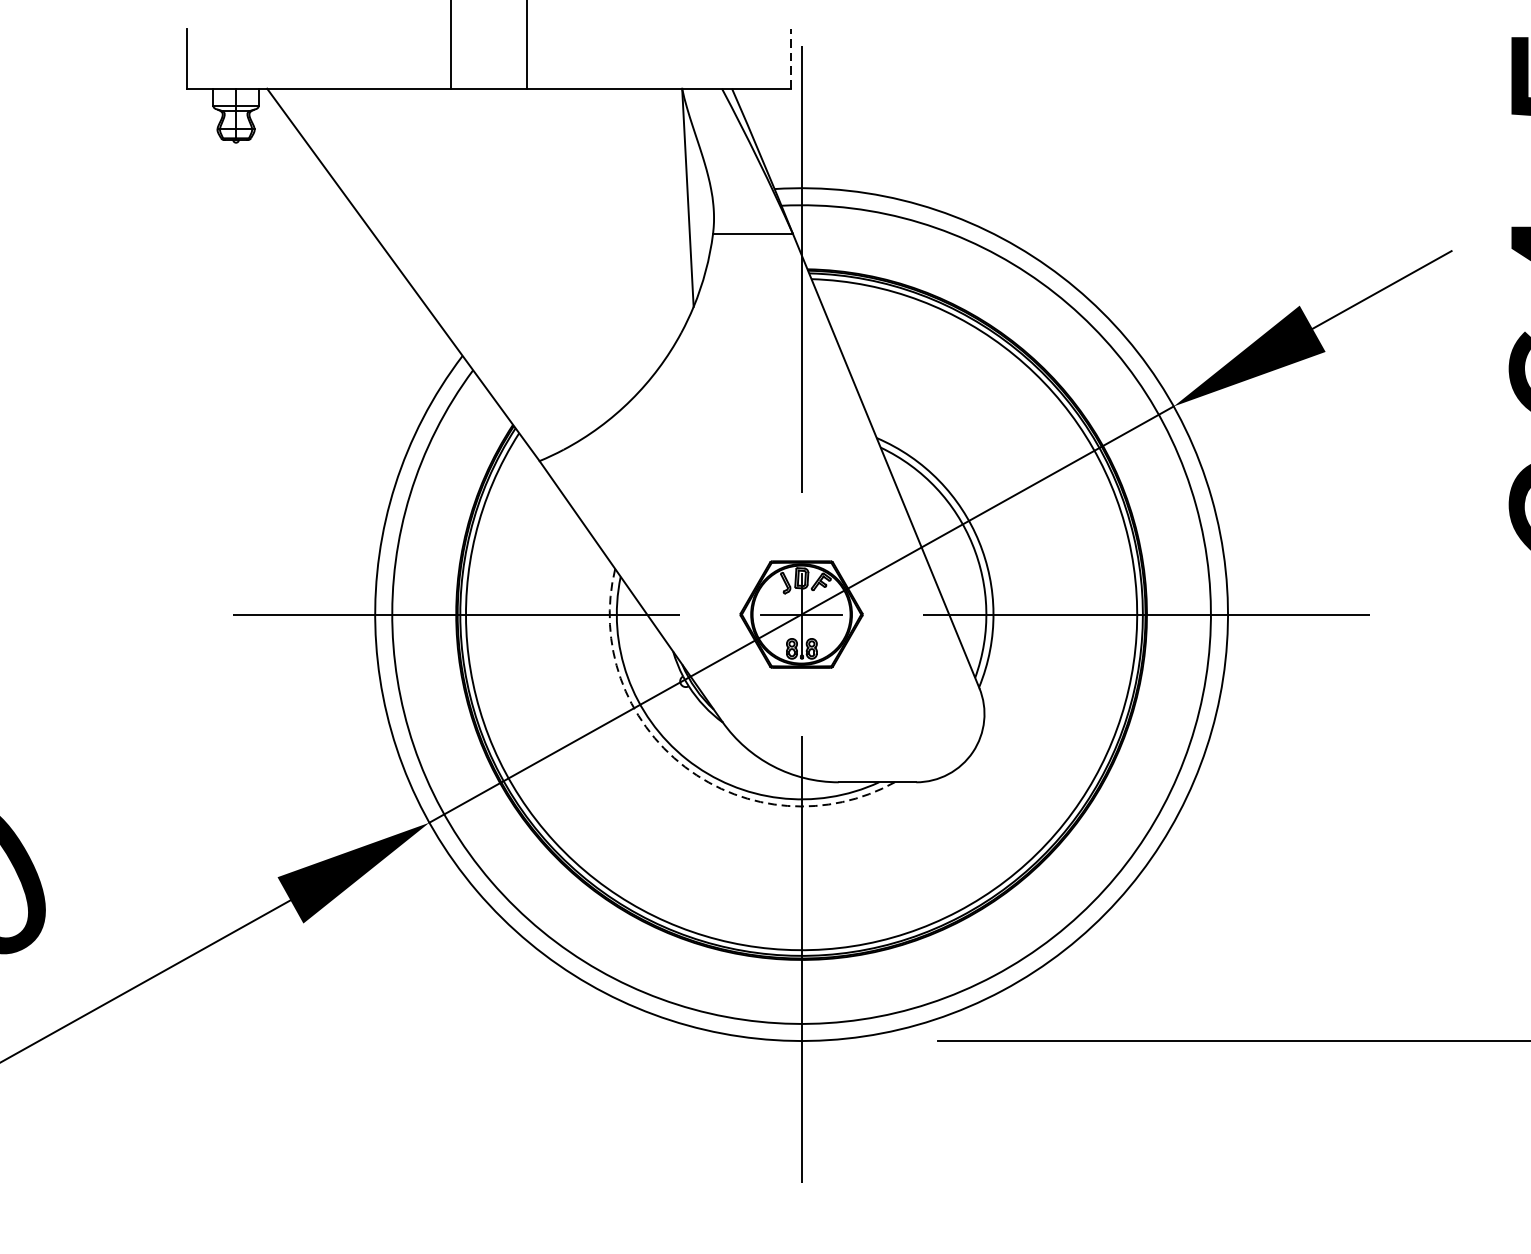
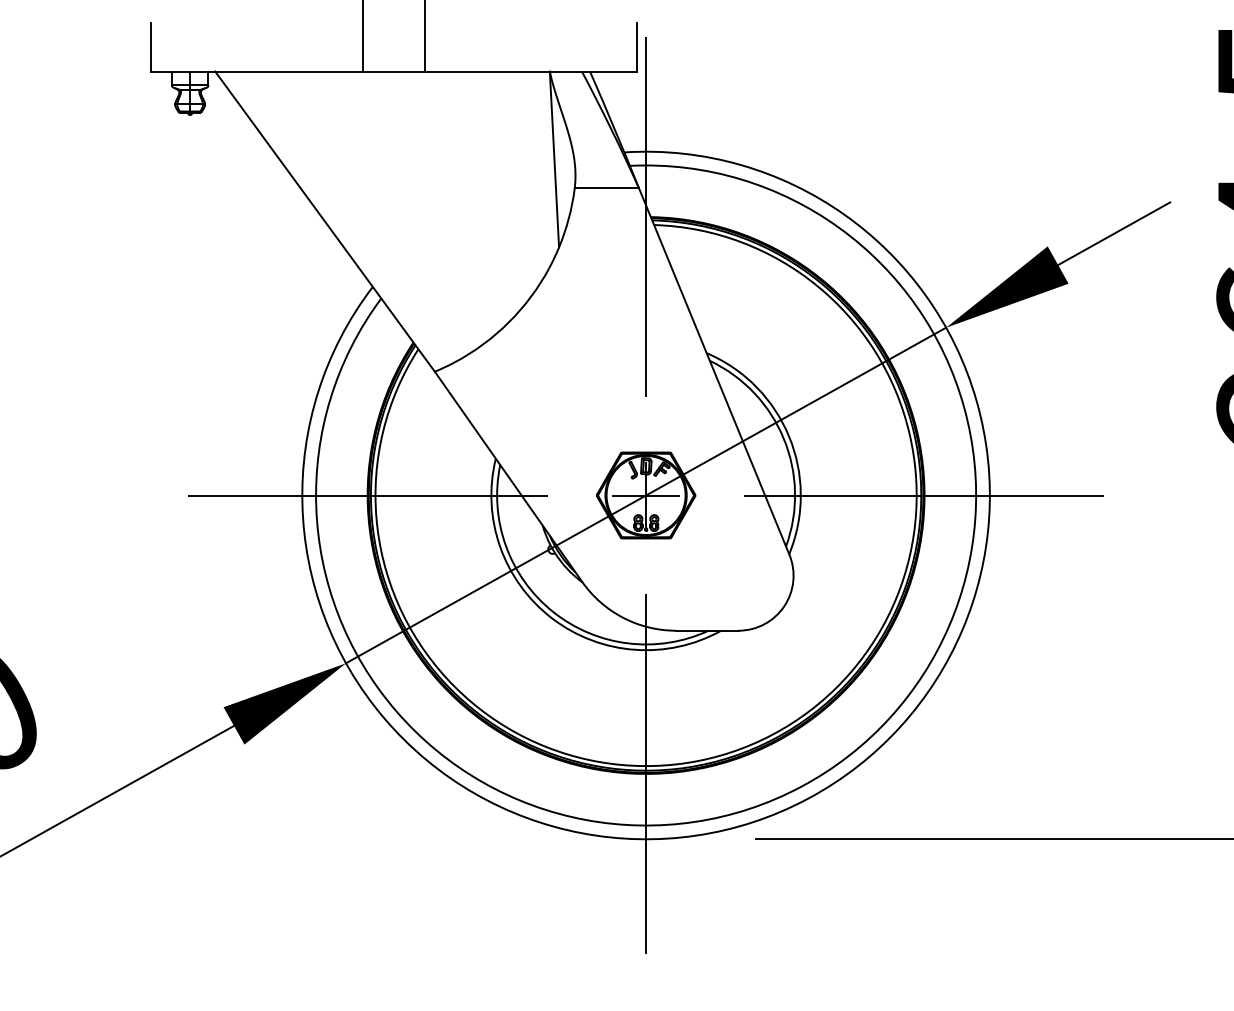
line: (790, 57) -> (637, 46), dashed -> solid
arc: (685, 767) -> (552, 618), dashed -> solid

